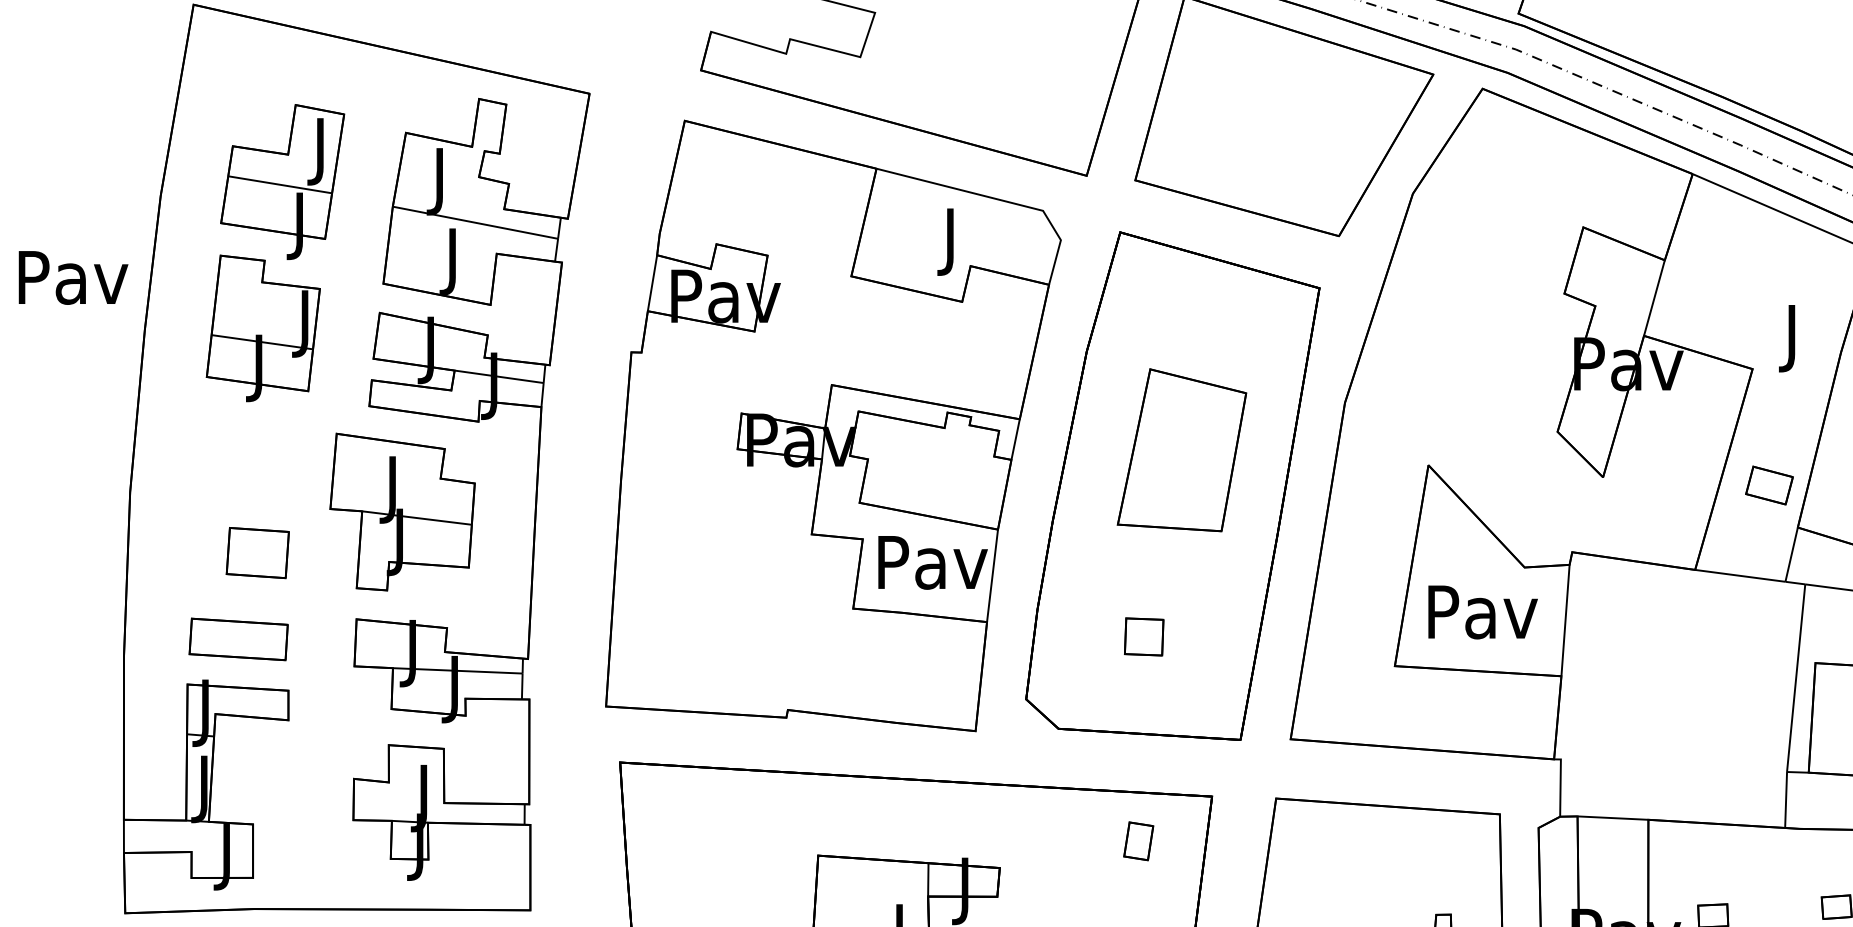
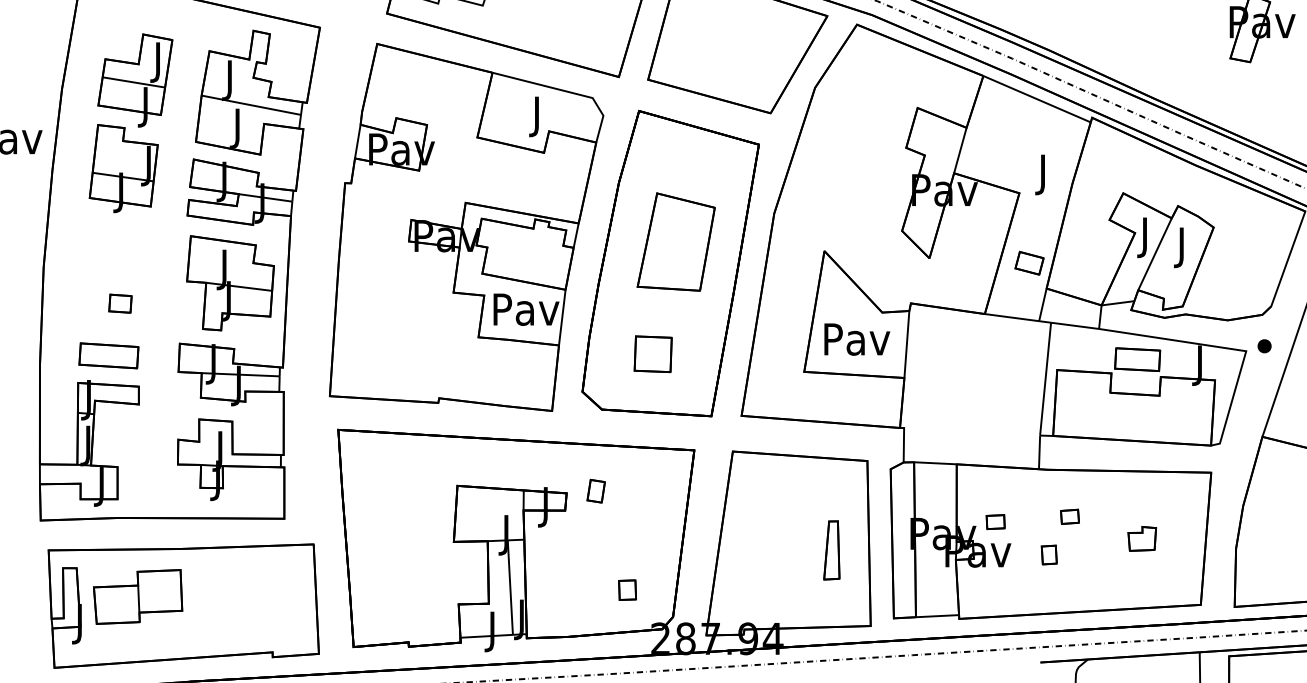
part: (402, 512) -> (230, 283), moved
part: (257, 552) -> (120, 303), size x0.6
part: (1144, 637) -> (653, 354), size x1.6
part: (1137, 840) -> (595, 490), moved

